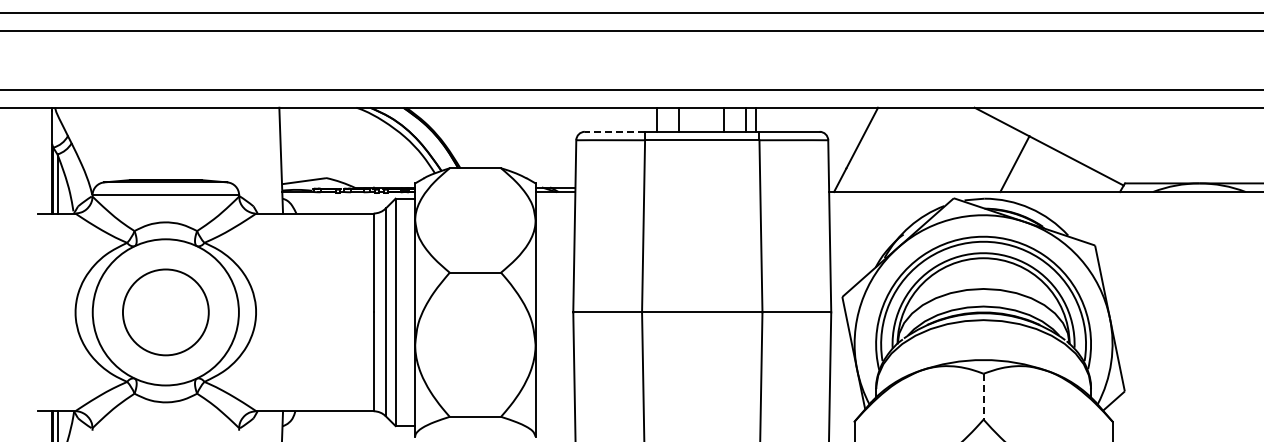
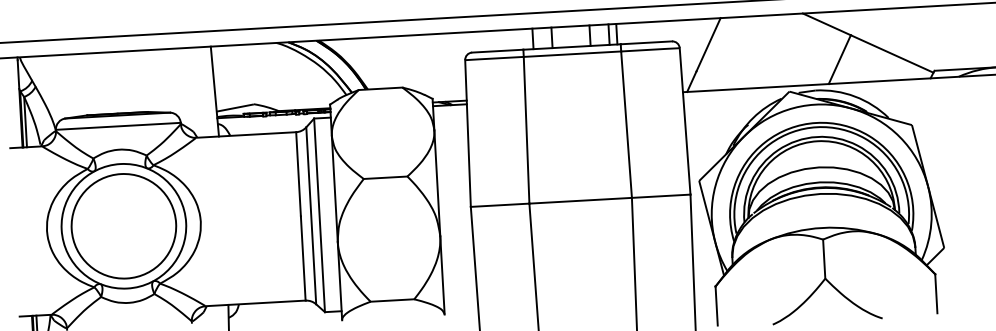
line: (614, 131) -> (497, 50), dashed -> solid
circle: (165, 312) -> (123, 226), size x1.43
line: (983, 396) -> (824, 258), dashed -> solid

